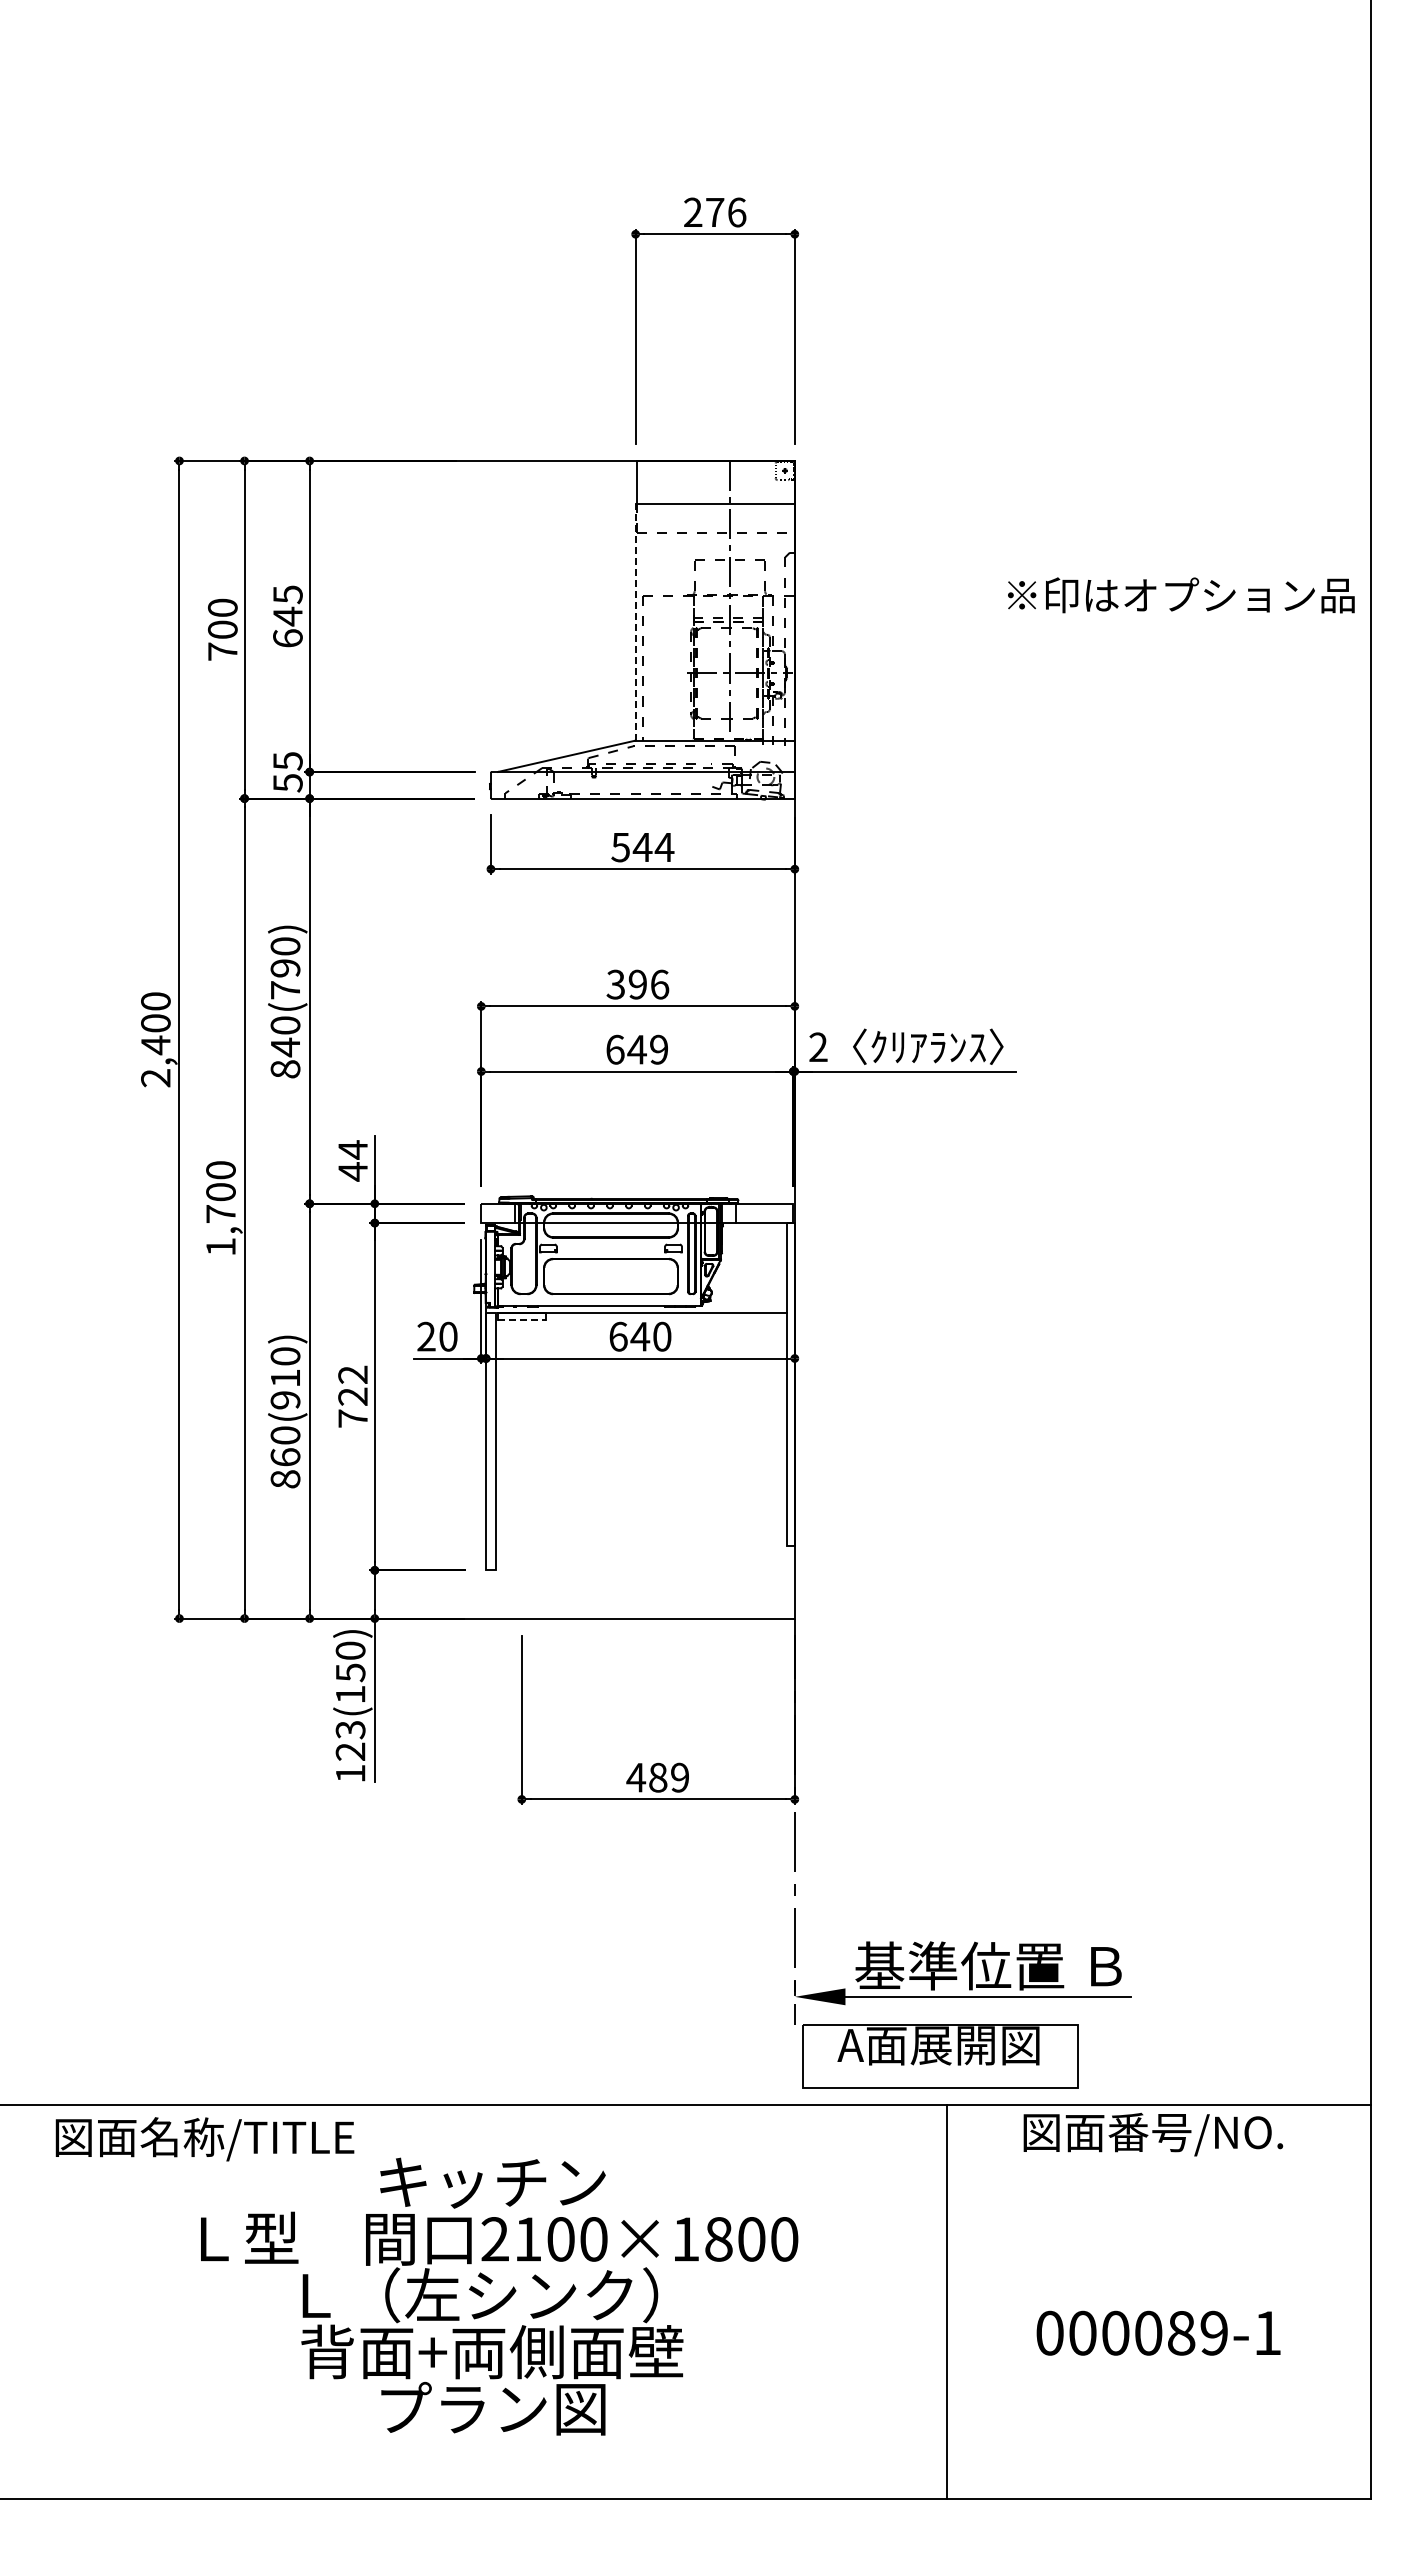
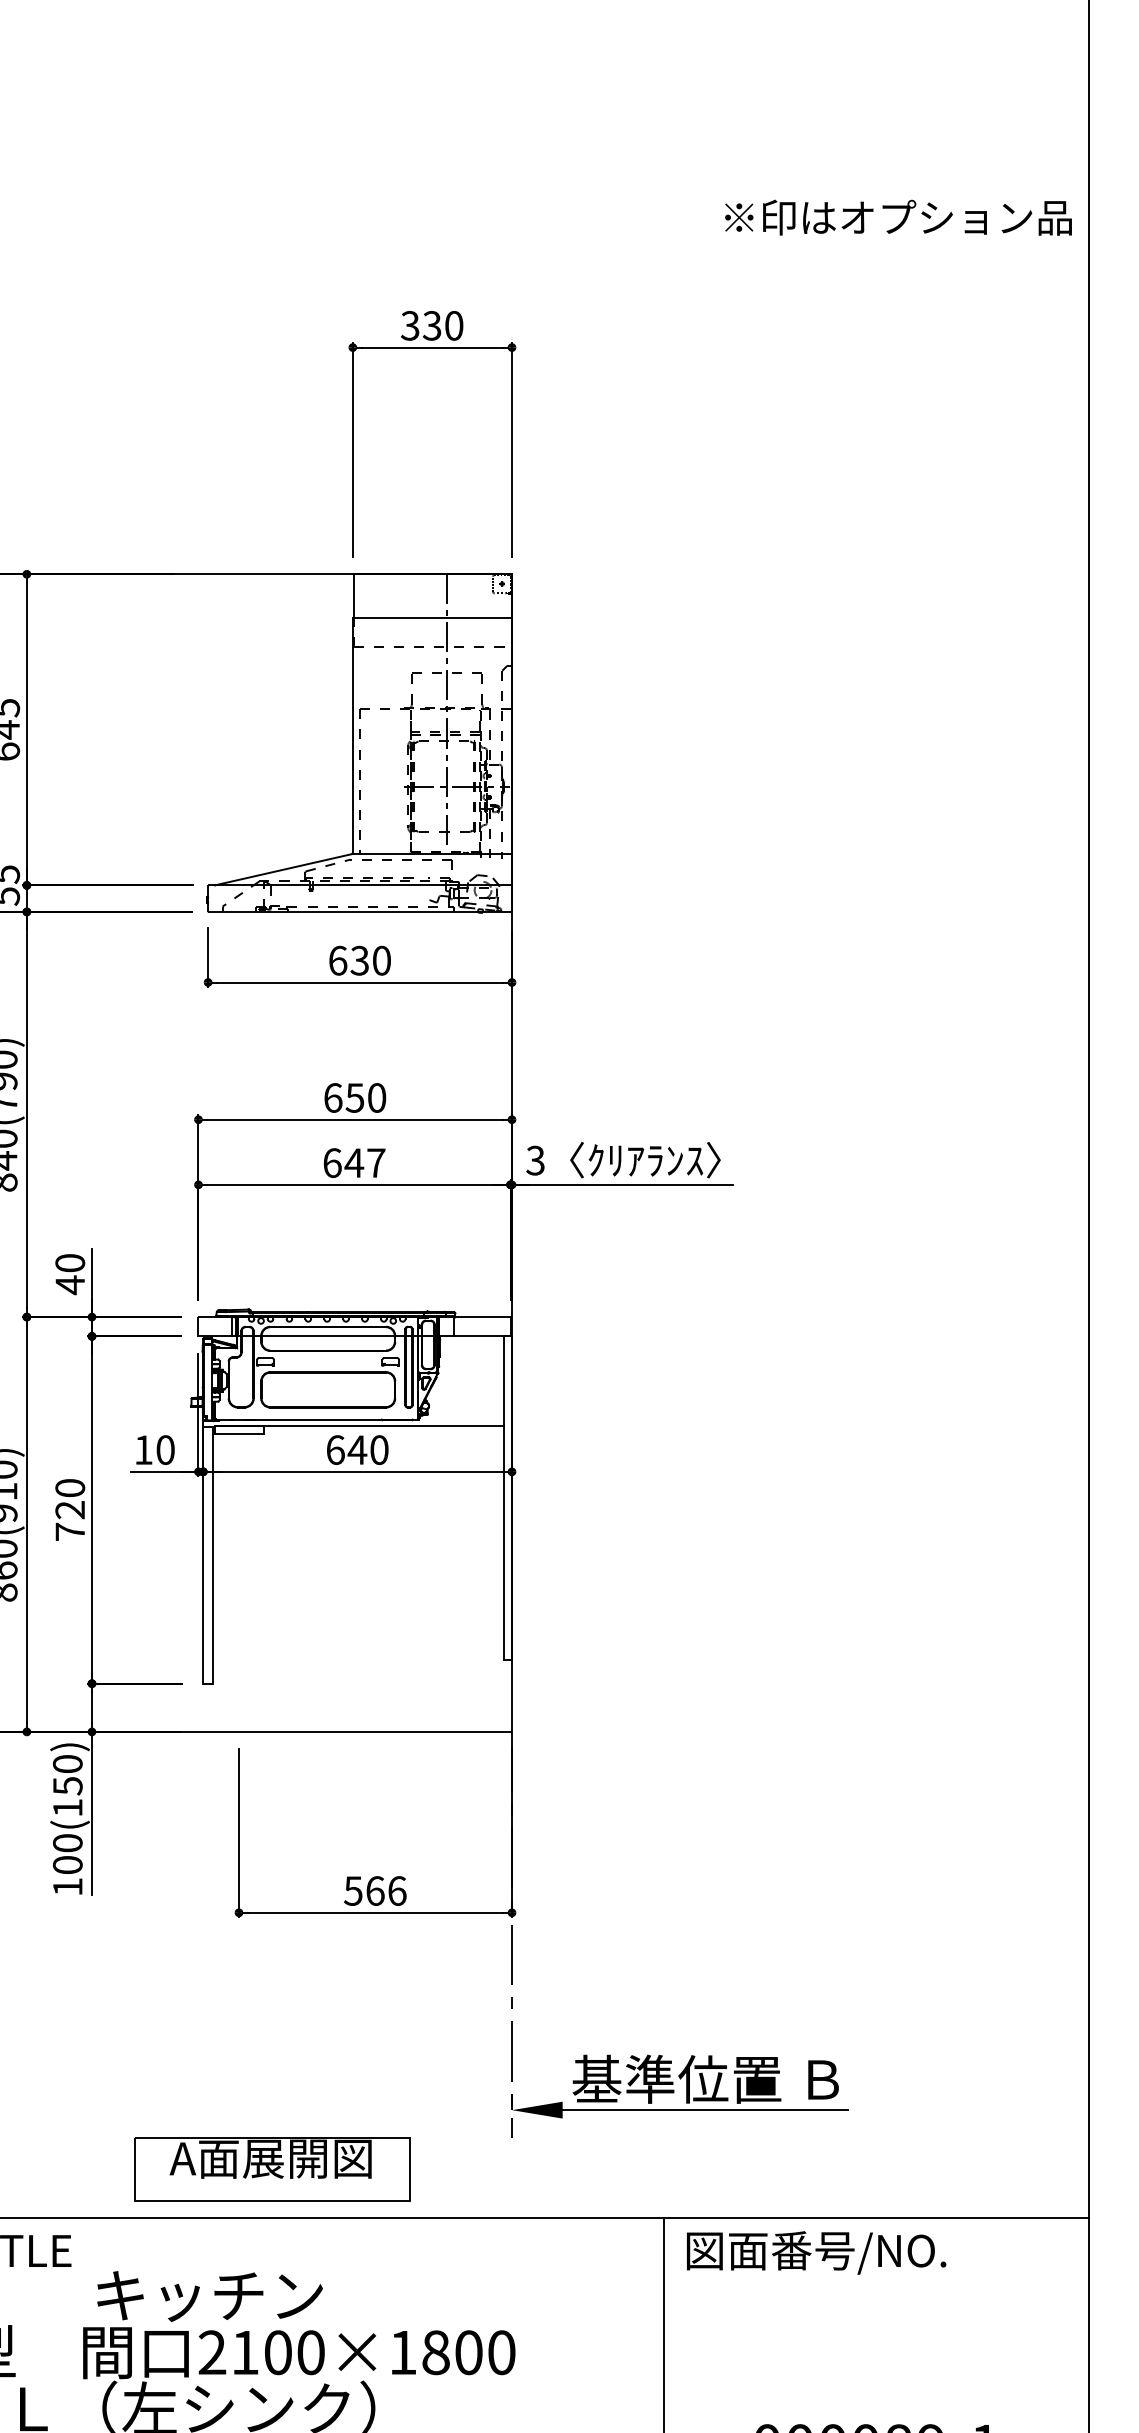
text: (714, 212) -> (431, 325), 276 -> 330
text: (1181, 595) -> (898, 217), moved
line: (635, 622) -> (352, 735), dashed -> solid
text: (642, 847) -> (359, 960), 544 -> 630
text: (637, 984) -> (354, 1097), 396 -> 650
text: (818, 1047) -> (535, 1160), 2 -> 3
text: (659, 1049) -> (376, 1162), 649 -> 647
text: (352, 1149) -> (69, 1262), 44 -> 40
line: (522, 1320) -> (239, 1433), dashed -> solid
text: (426, 1336) -> (143, 1449), 20 -> 10
text: (352, 1374) -> (69, 1487), 722 -> 720
text: (350, 1740) -> (67, 1853), 123(150) -> 100(150)
text: (657, 1777) -> (374, 1890), 489 -> 566
part: (940, 2056) -> (272, 2169), moved
text: (1153, 2134) -> (816, 2252), moved

